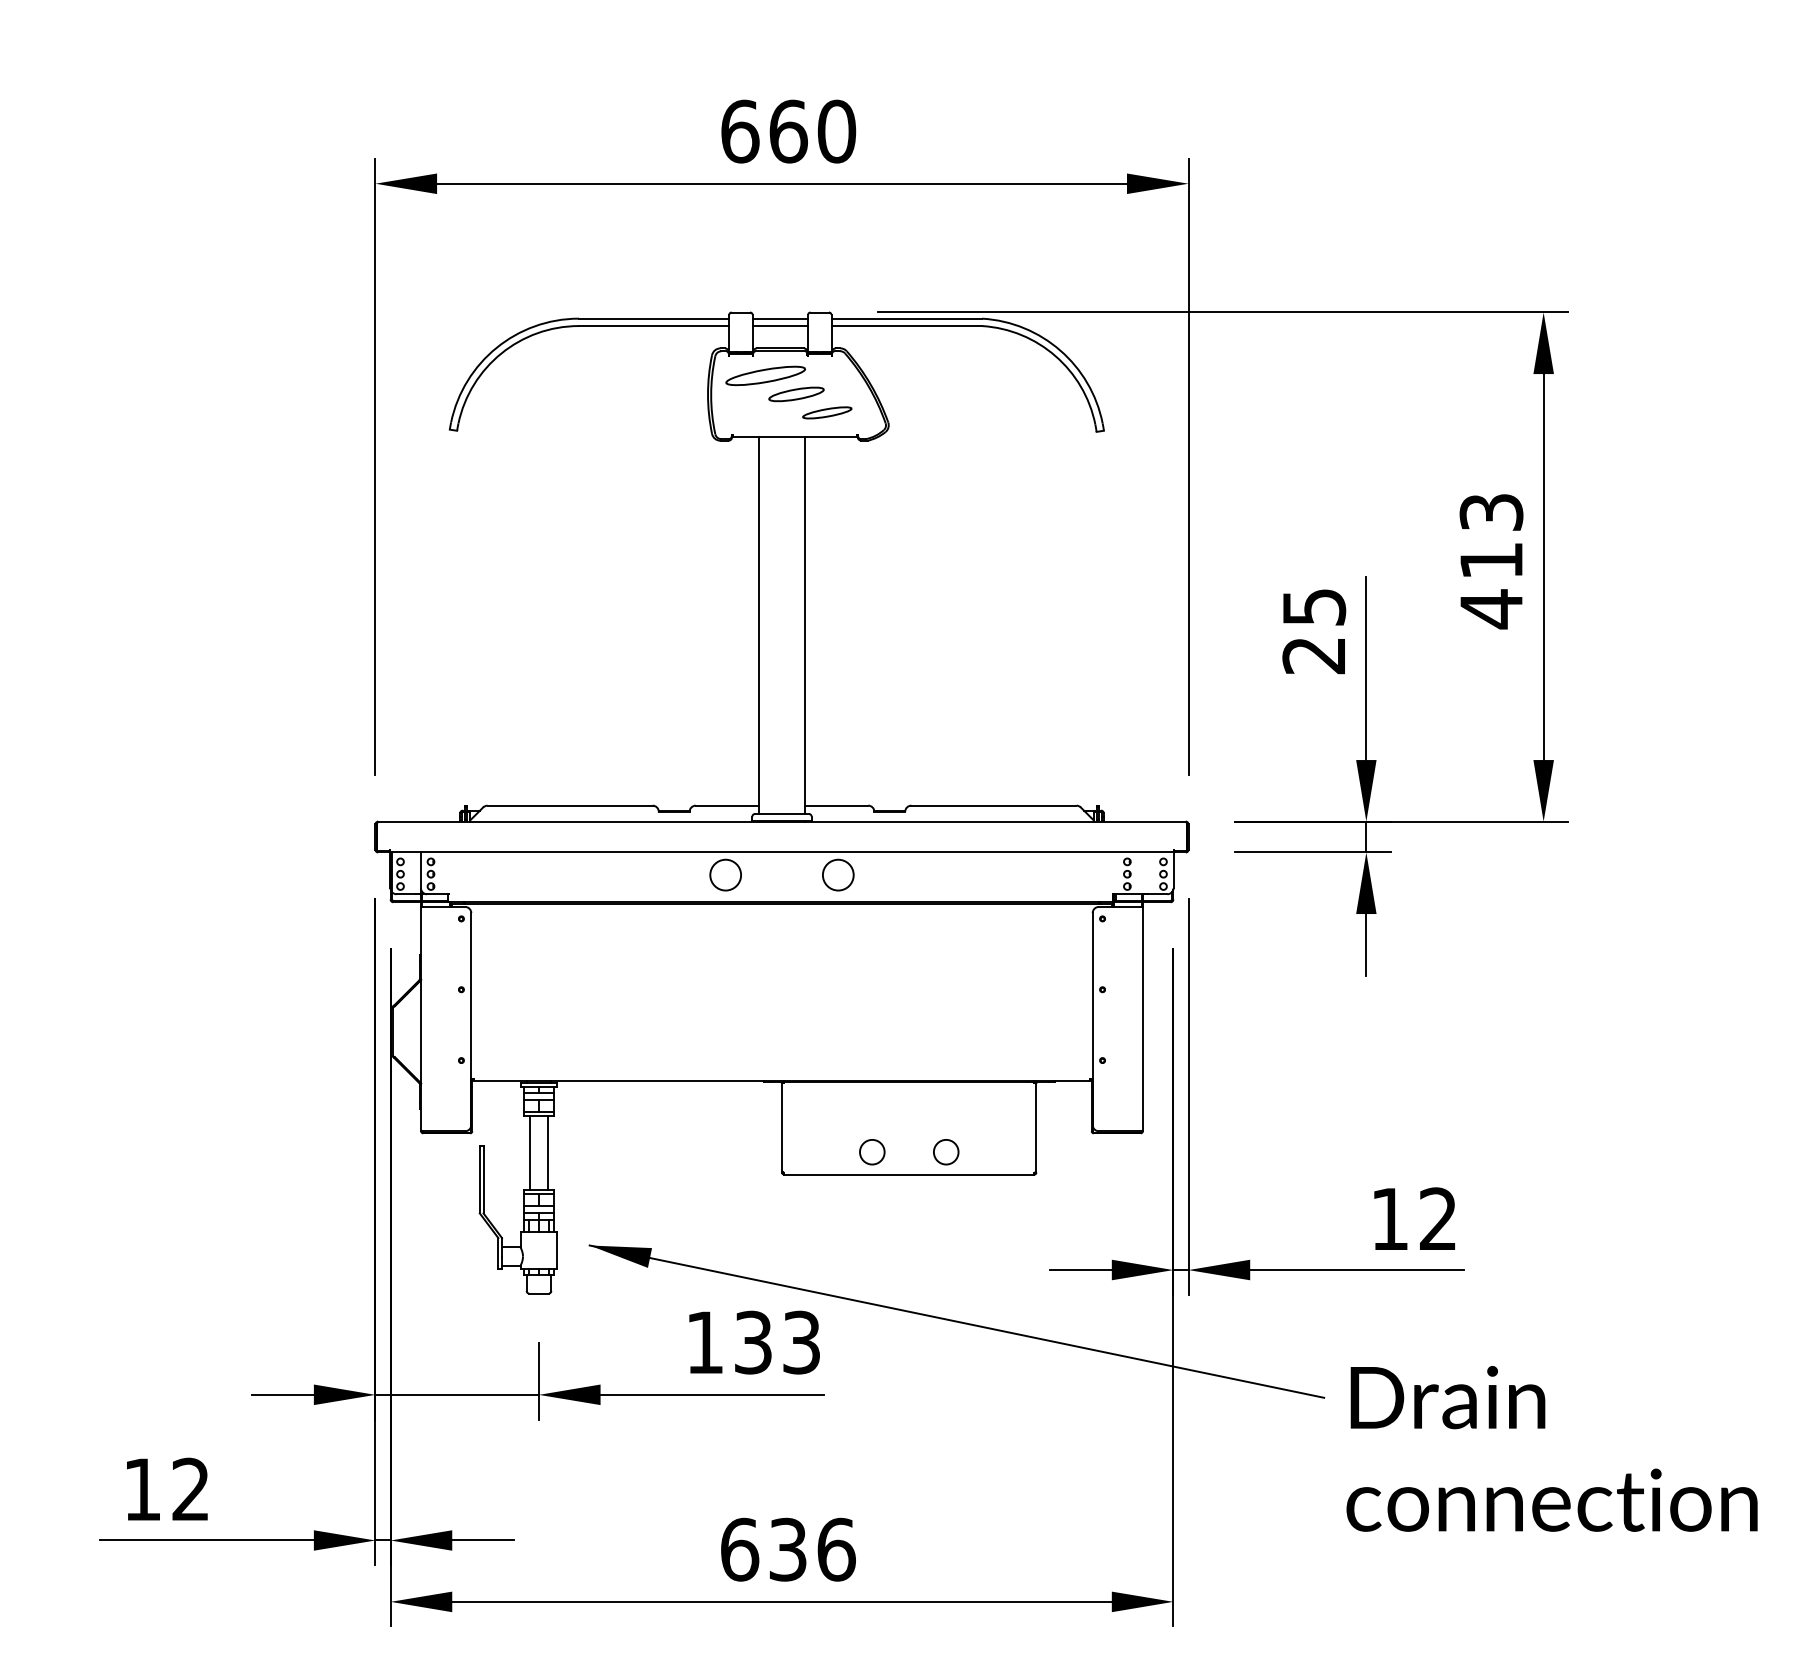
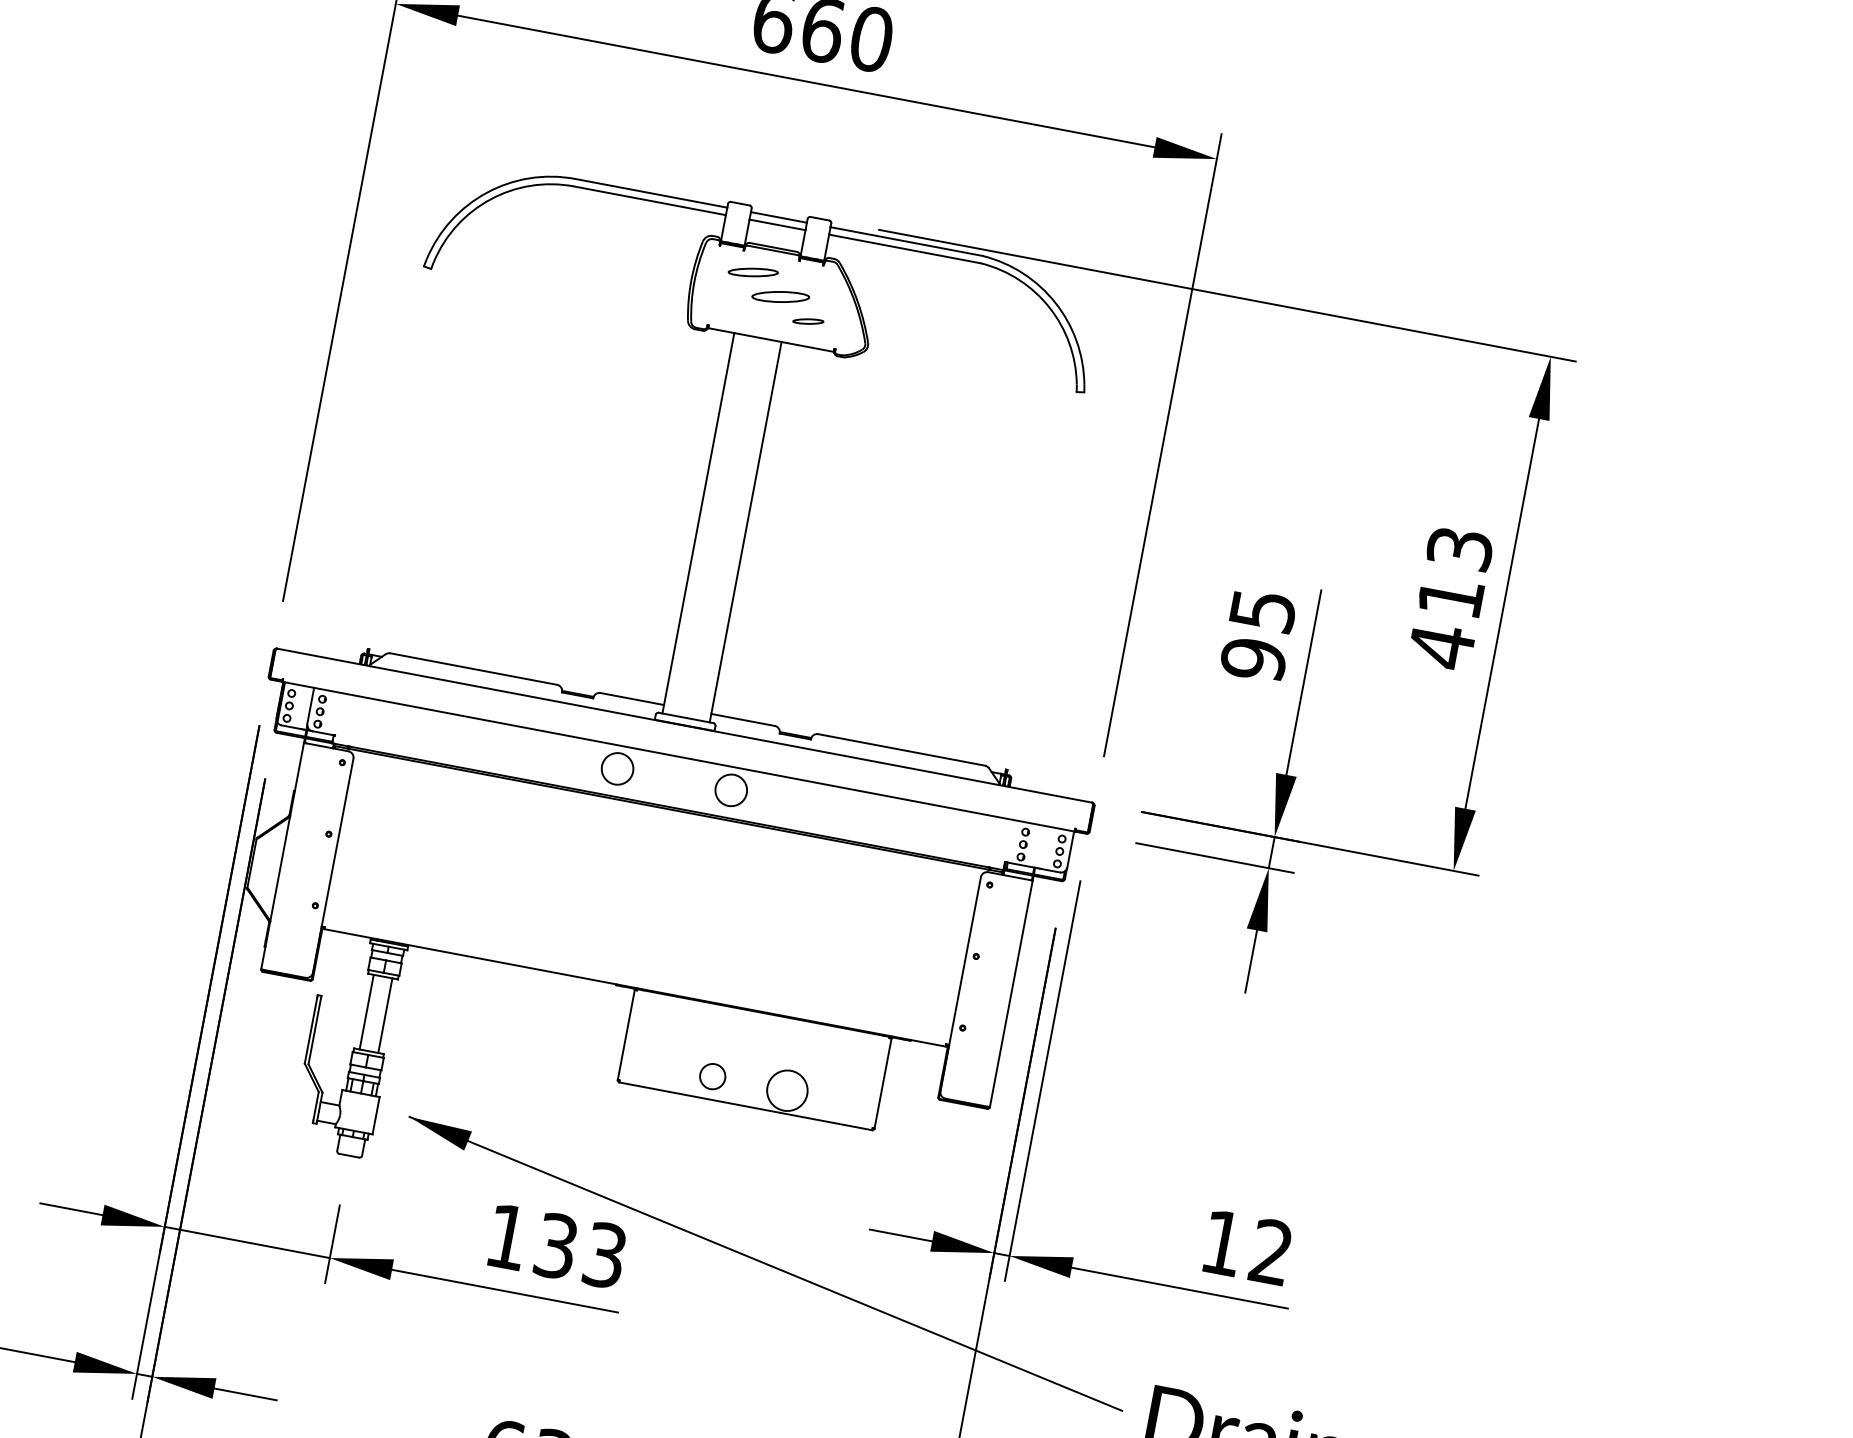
part: (765, 375) -> (753, 271), size x0.6
part: (827, 412) -> (808, 321), size x0.6
text: (1314, 655) -> (1254, 659), 25 -> 95
circle: (945, 1151) -> (786, 1089), size x1.6

